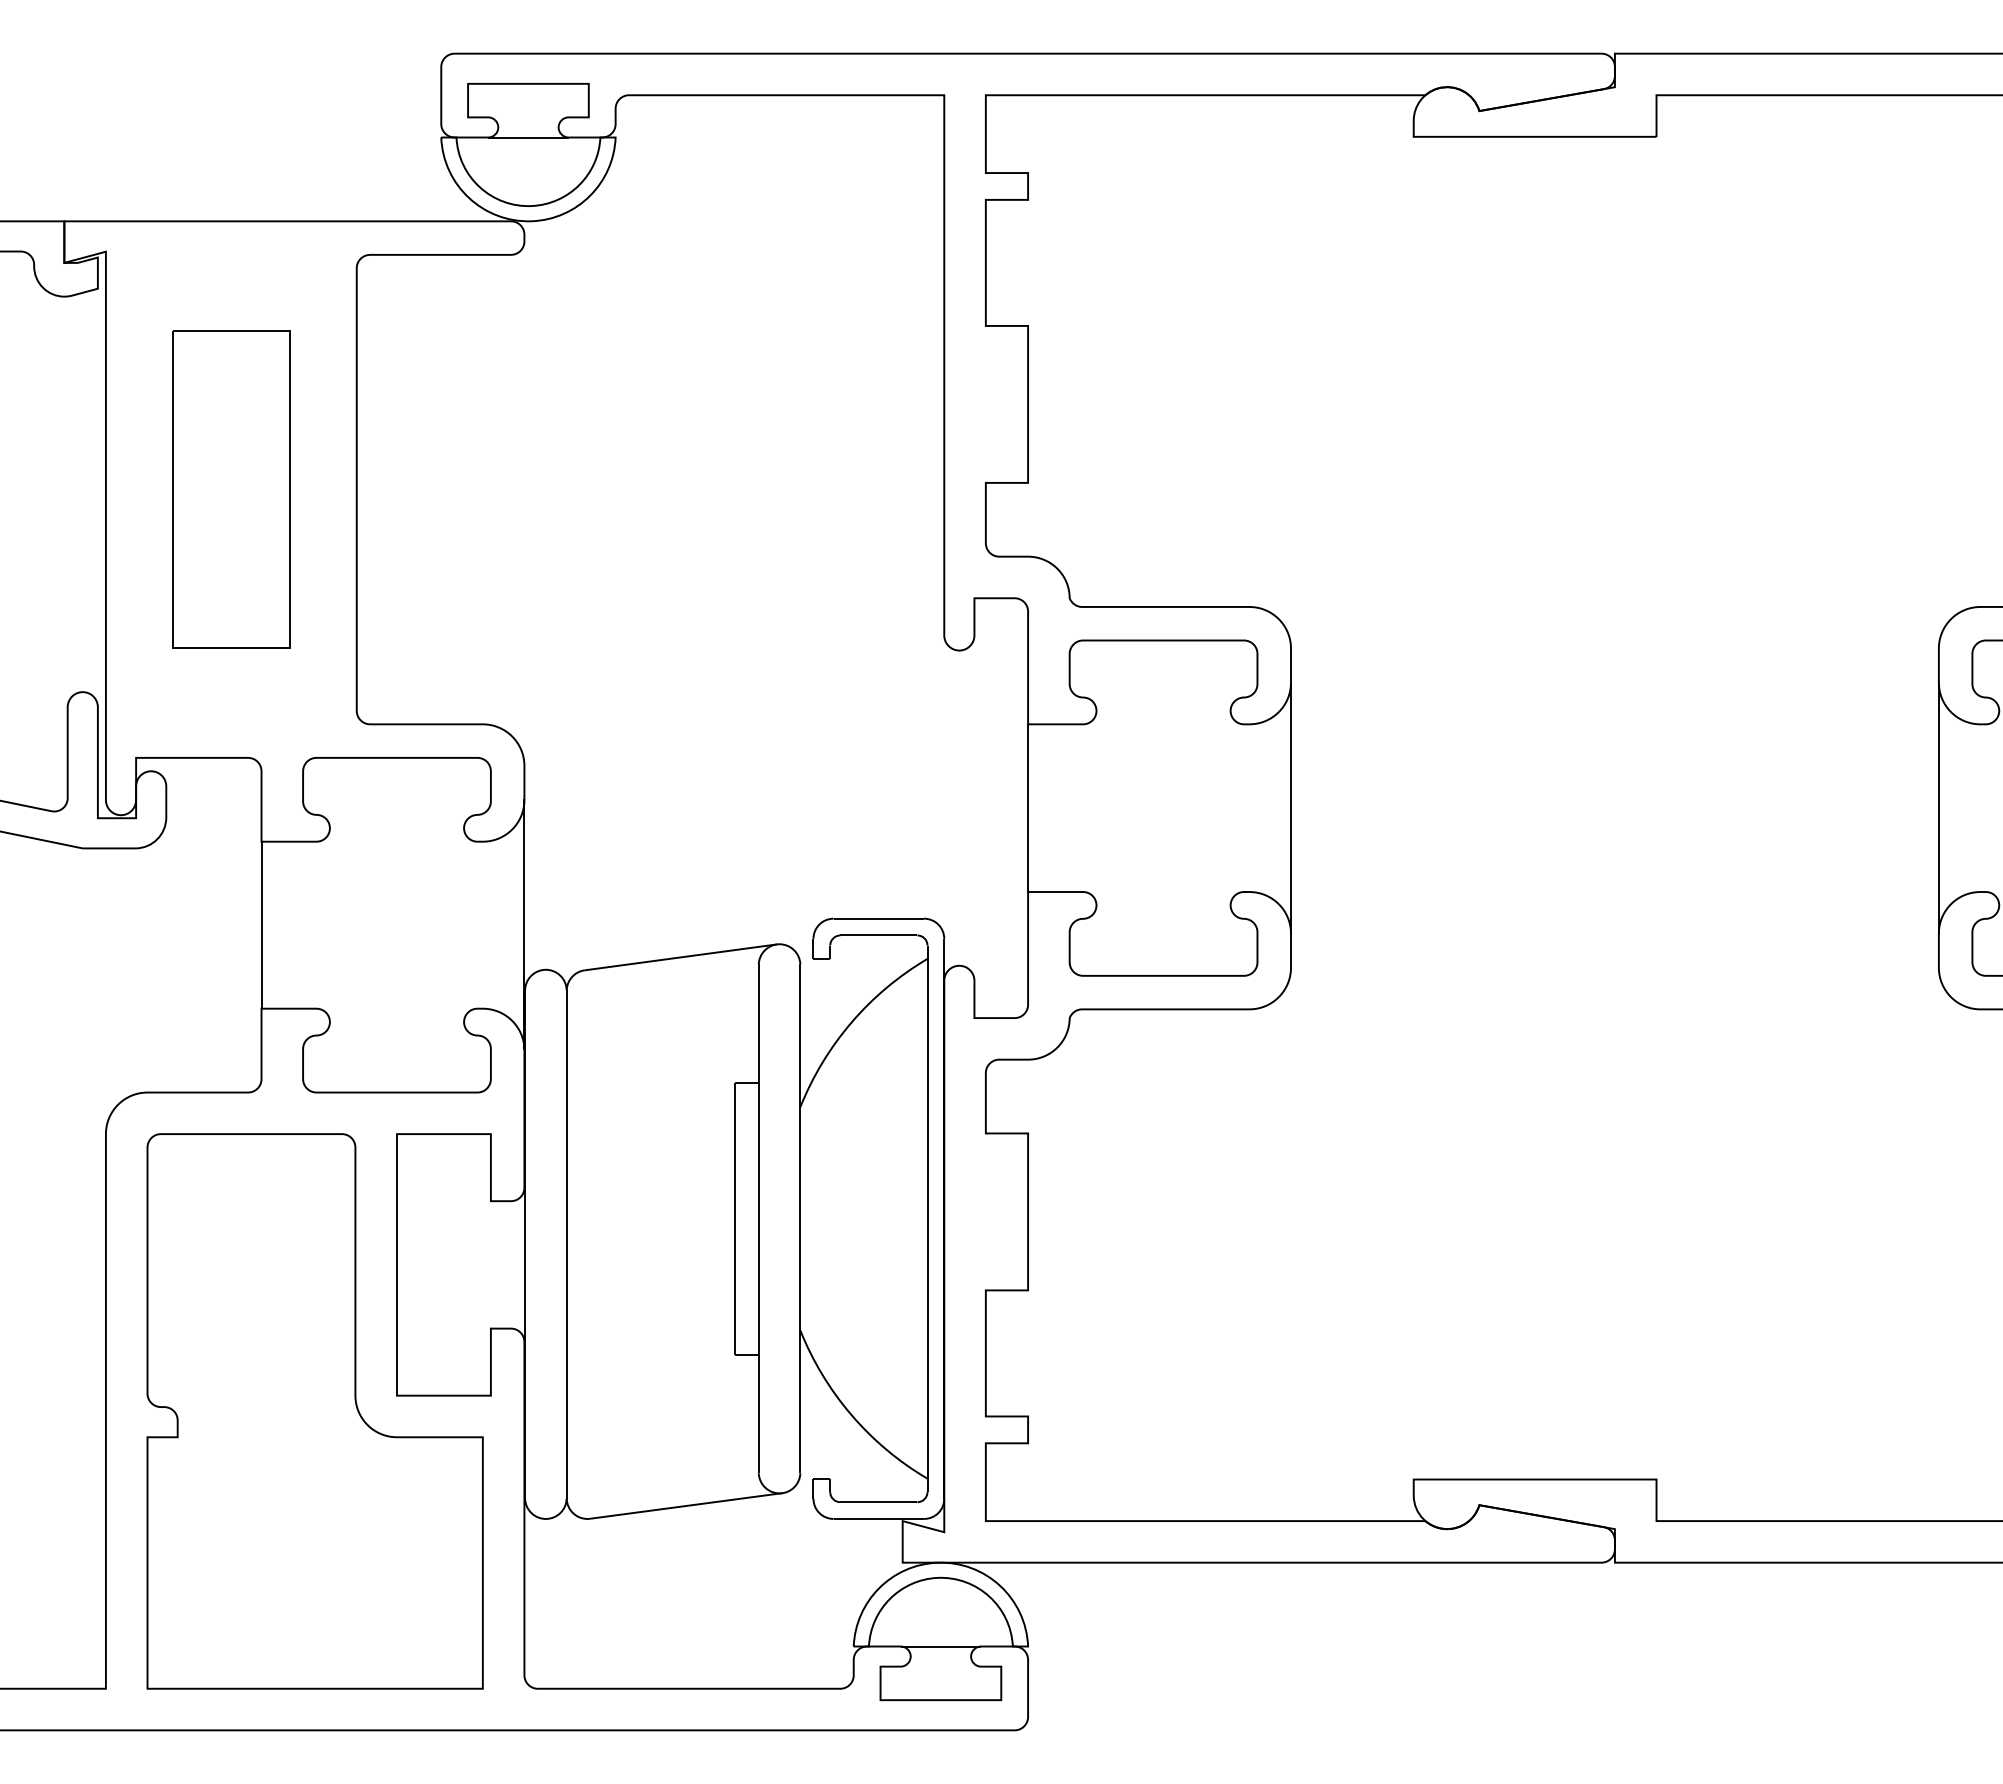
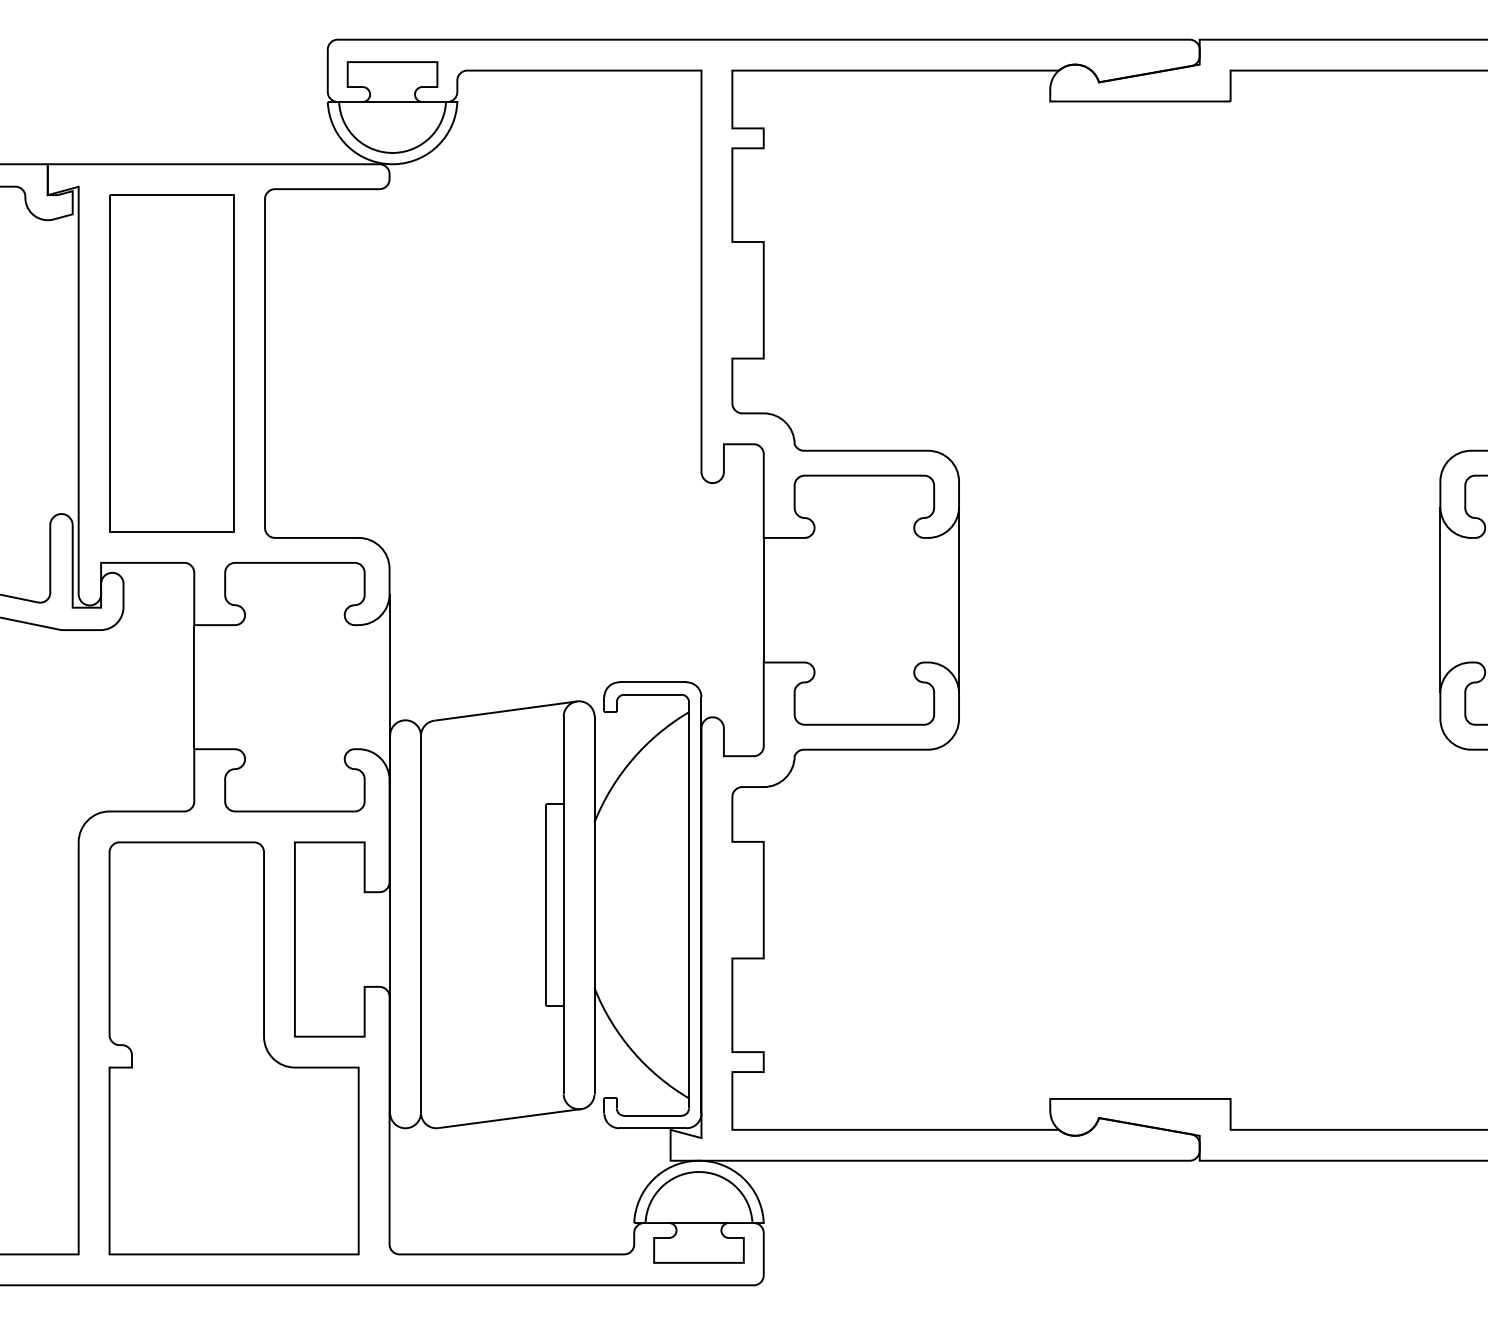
part: (231, 489) -> (171, 363), size x1.43

